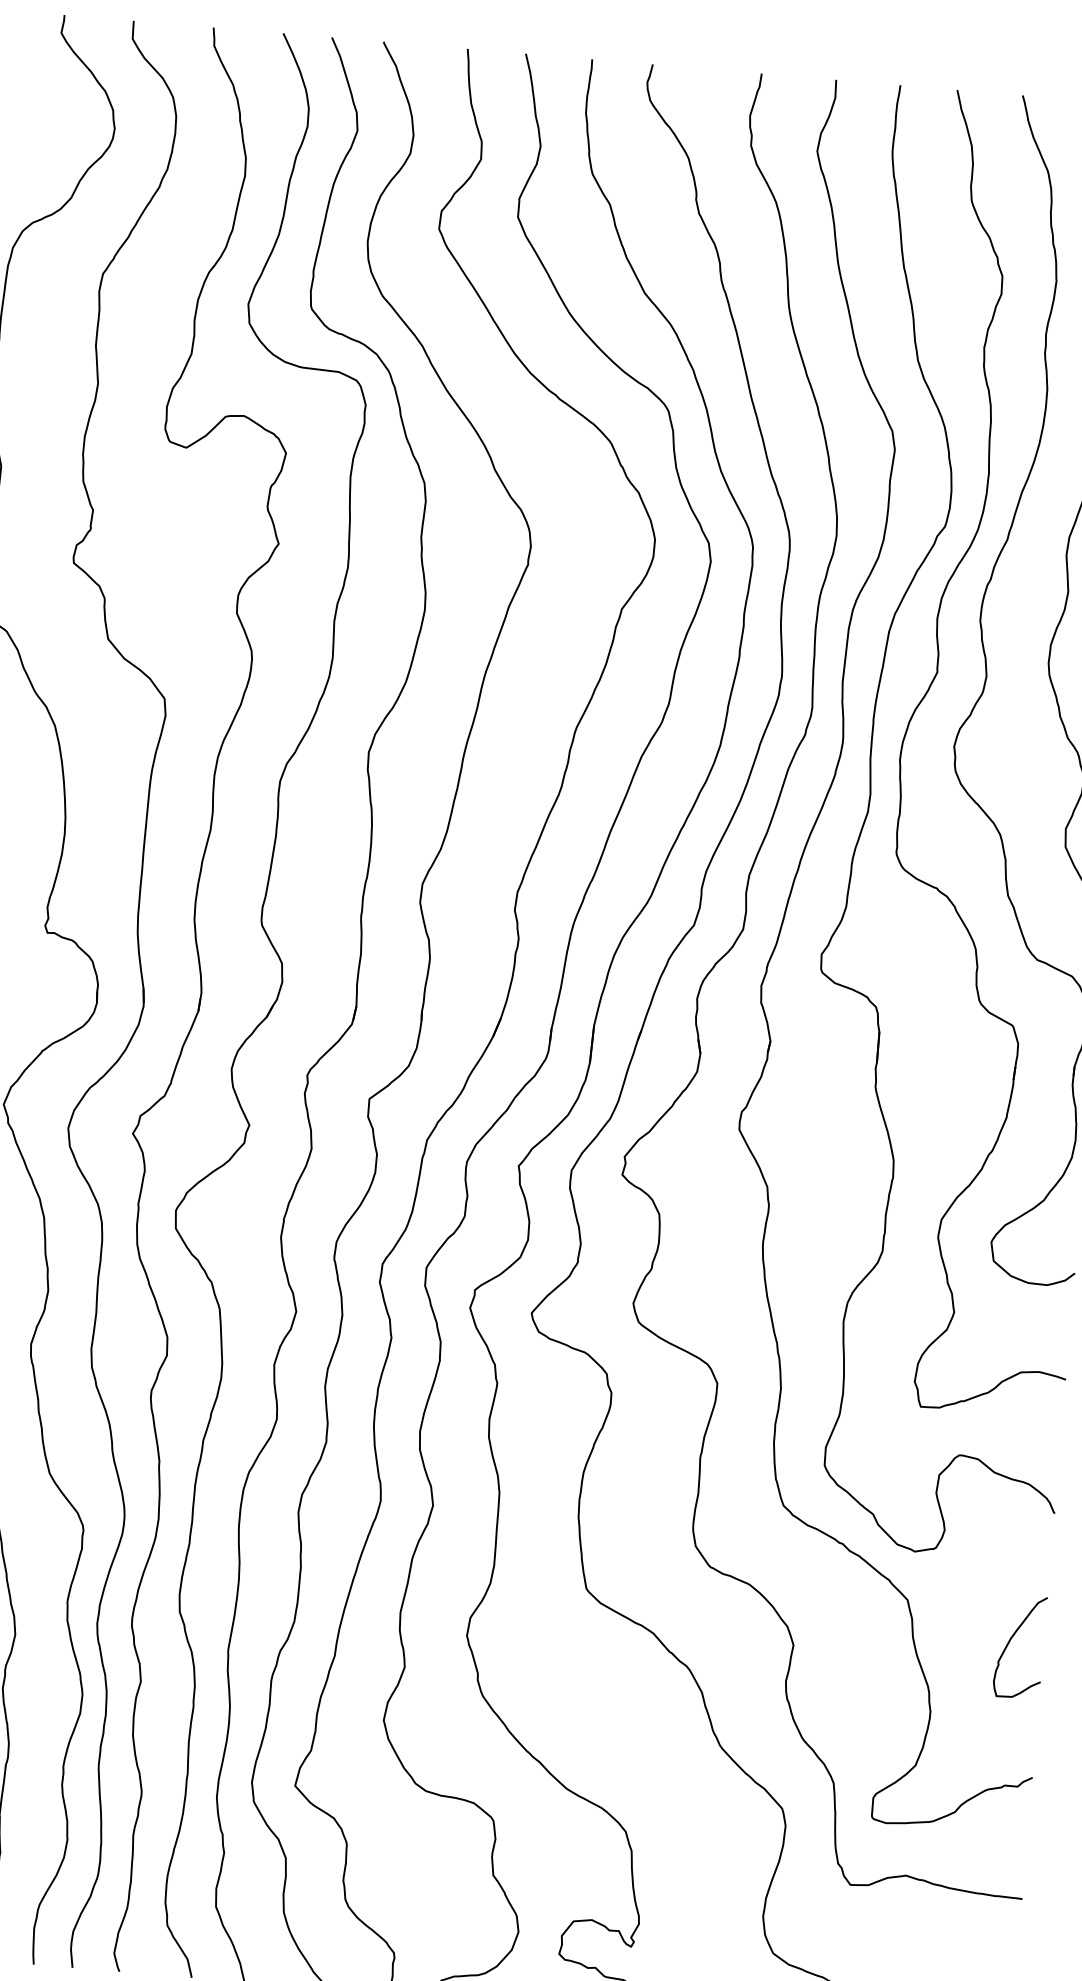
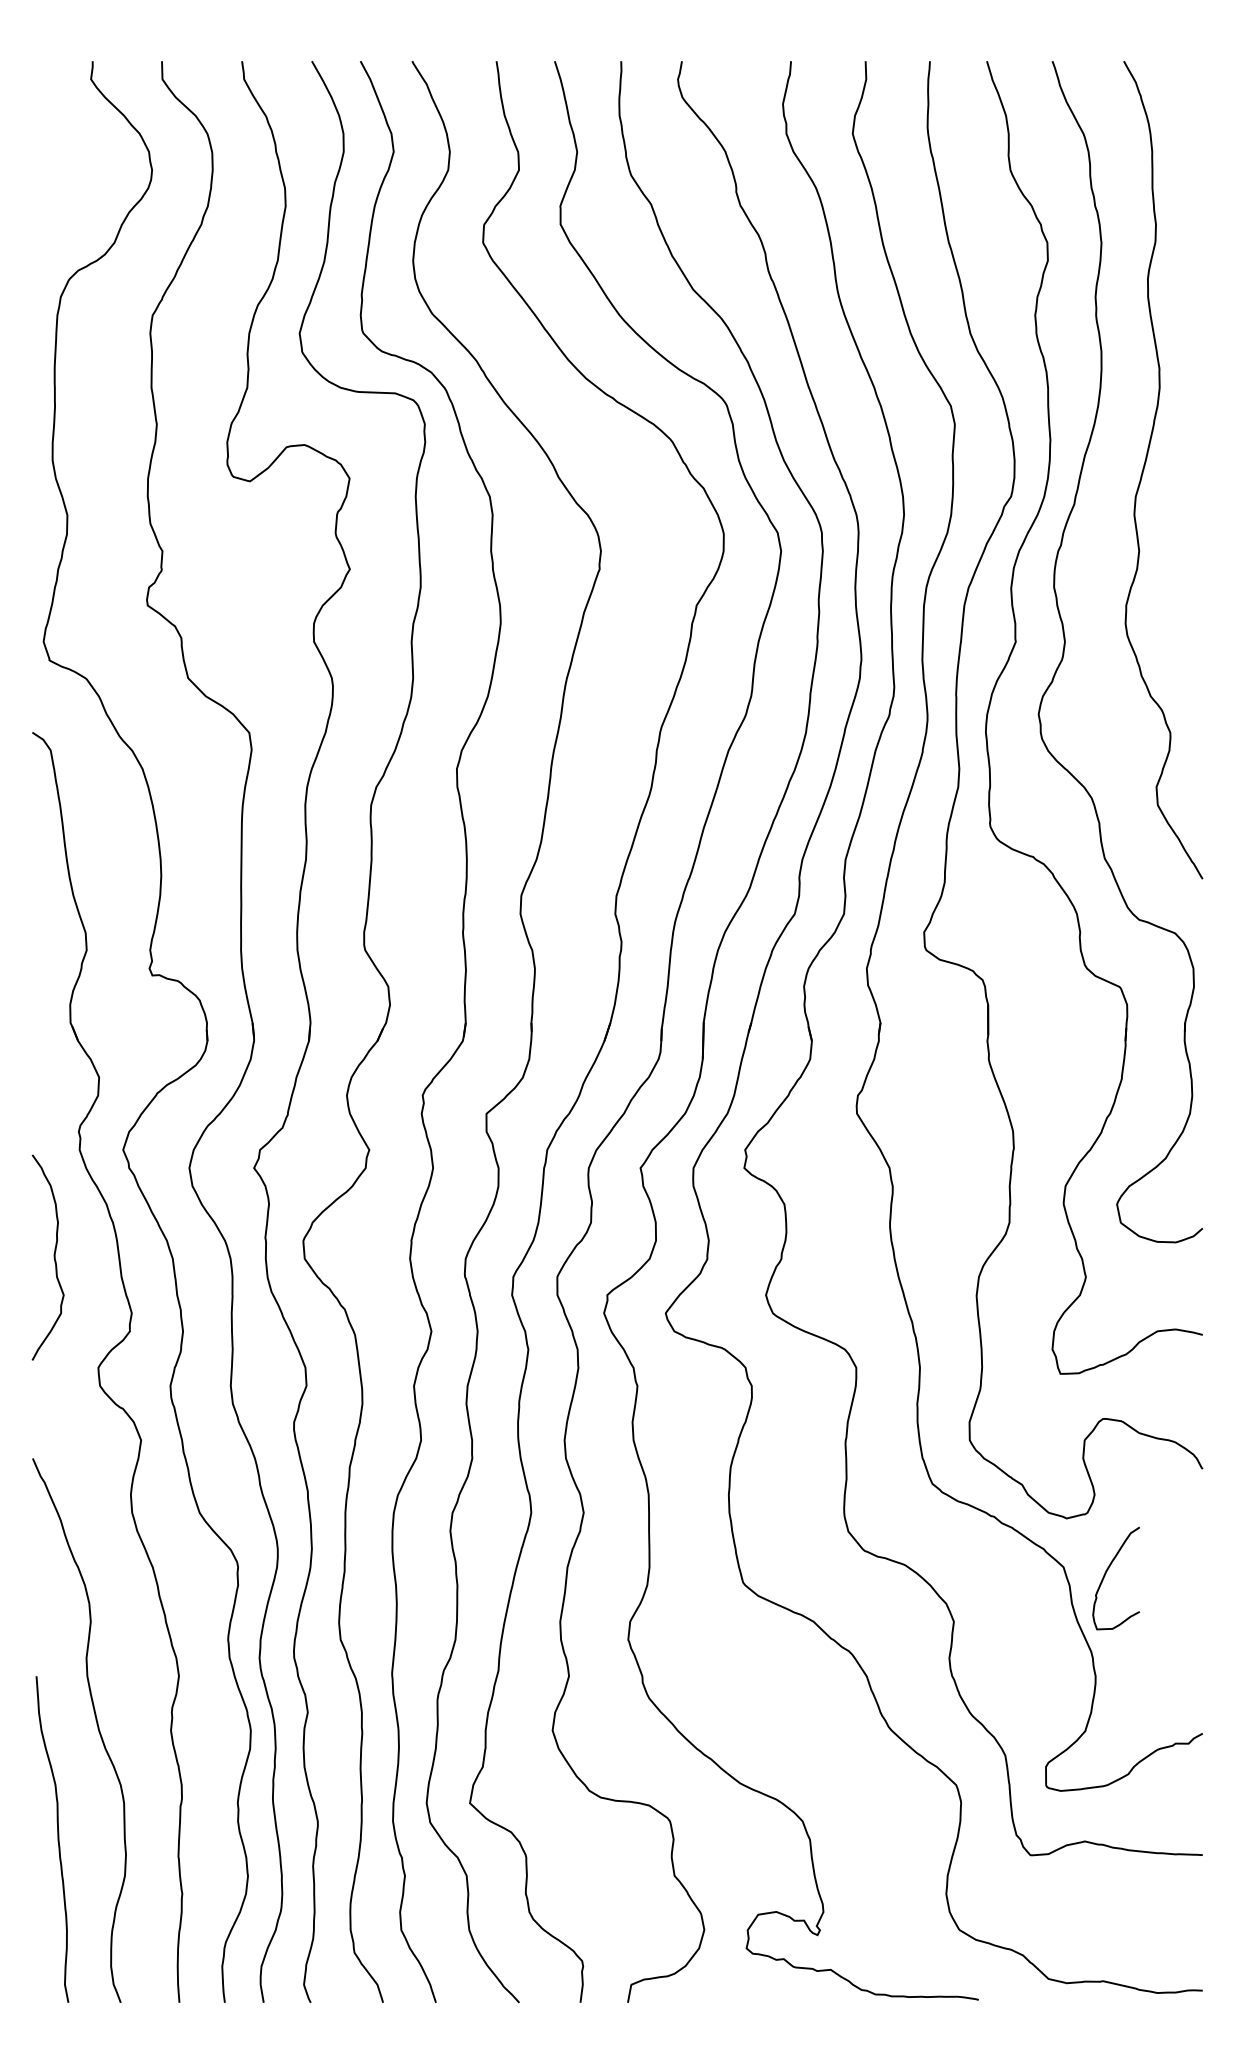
curve: (1009, 1644) -> (1105, 1576), moved

